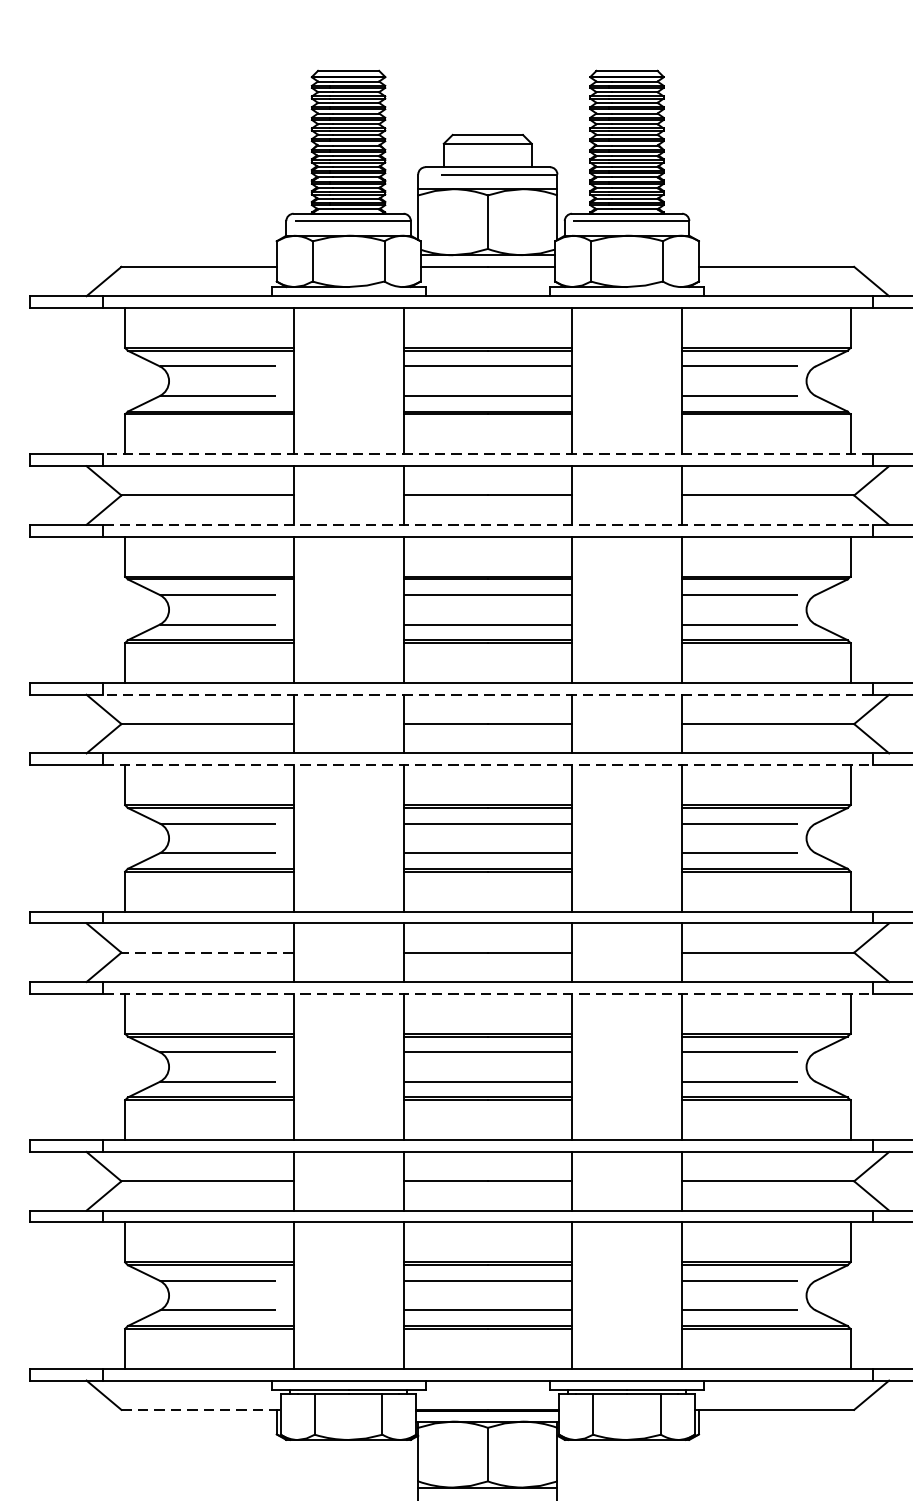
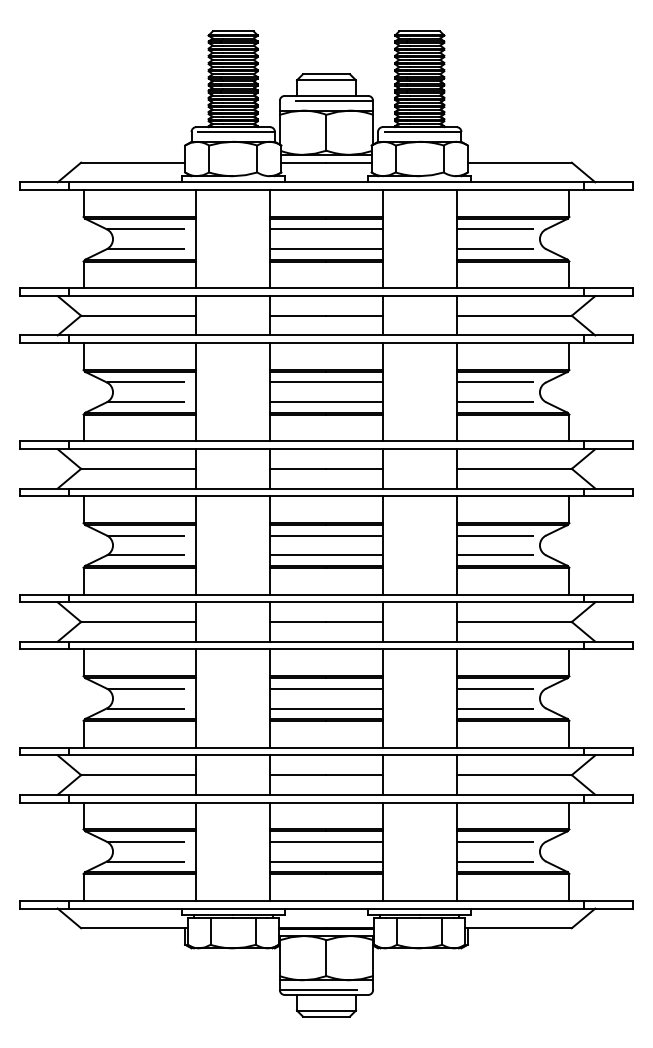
line: (487, 454) -> (326, 288), dashed -> solid
line: (487, 524) -> (326, 335), dashed -> solid
line: (487, 695) -> (326, 449), dashed -> solid
line: (487, 765) -> (326, 496), dashed -> solid
line: (207, 953) -> (138, 622), dashed -> solid
line: (487, 993) -> (326, 649), dashed -> solid
line: (202, 1410) -> (135, 928), dashed -> solid

